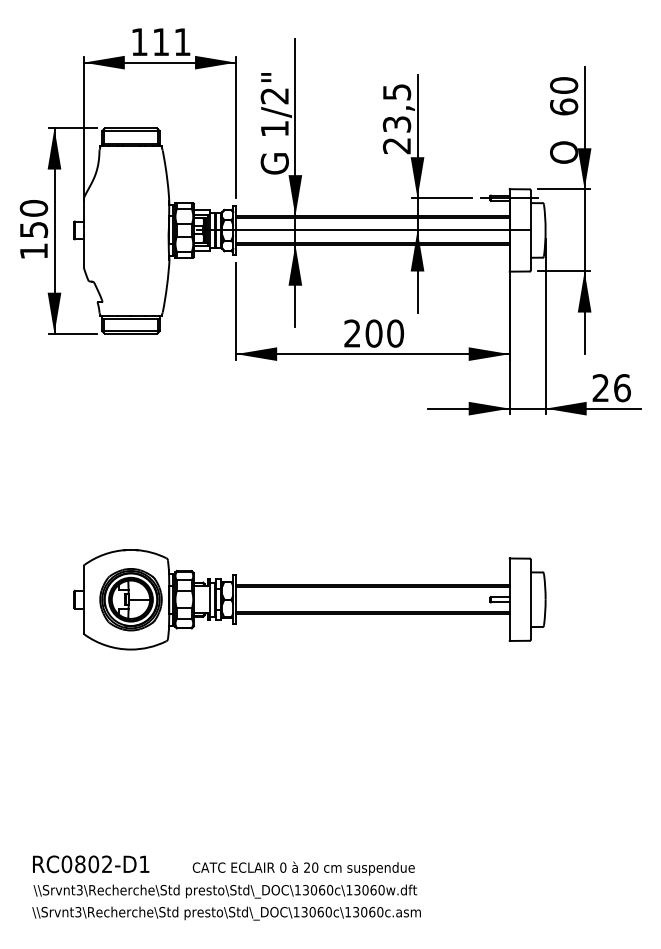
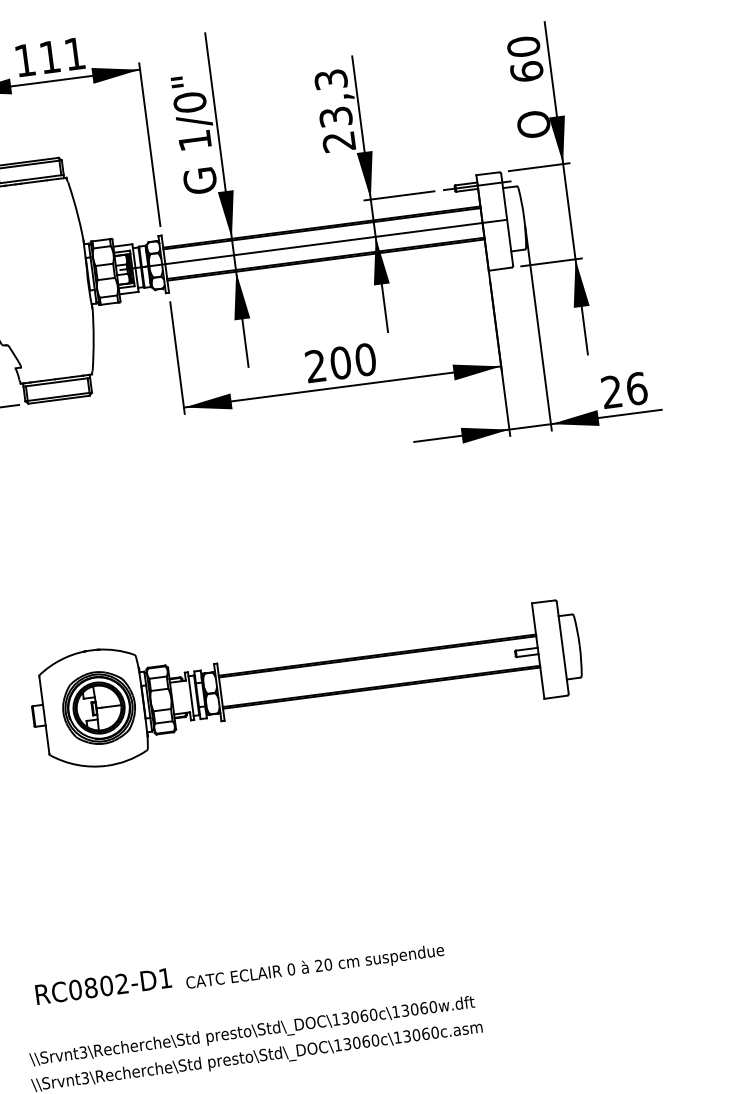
text: (396, 91) -> (330, 78), 23,5 -> 23,3
text: (274, 95) -> (189, 101), 1/2" -> 1/0"
text: (91, 864) -> (104, 986), moved
text: (303, 868) -> (314, 967), moved

